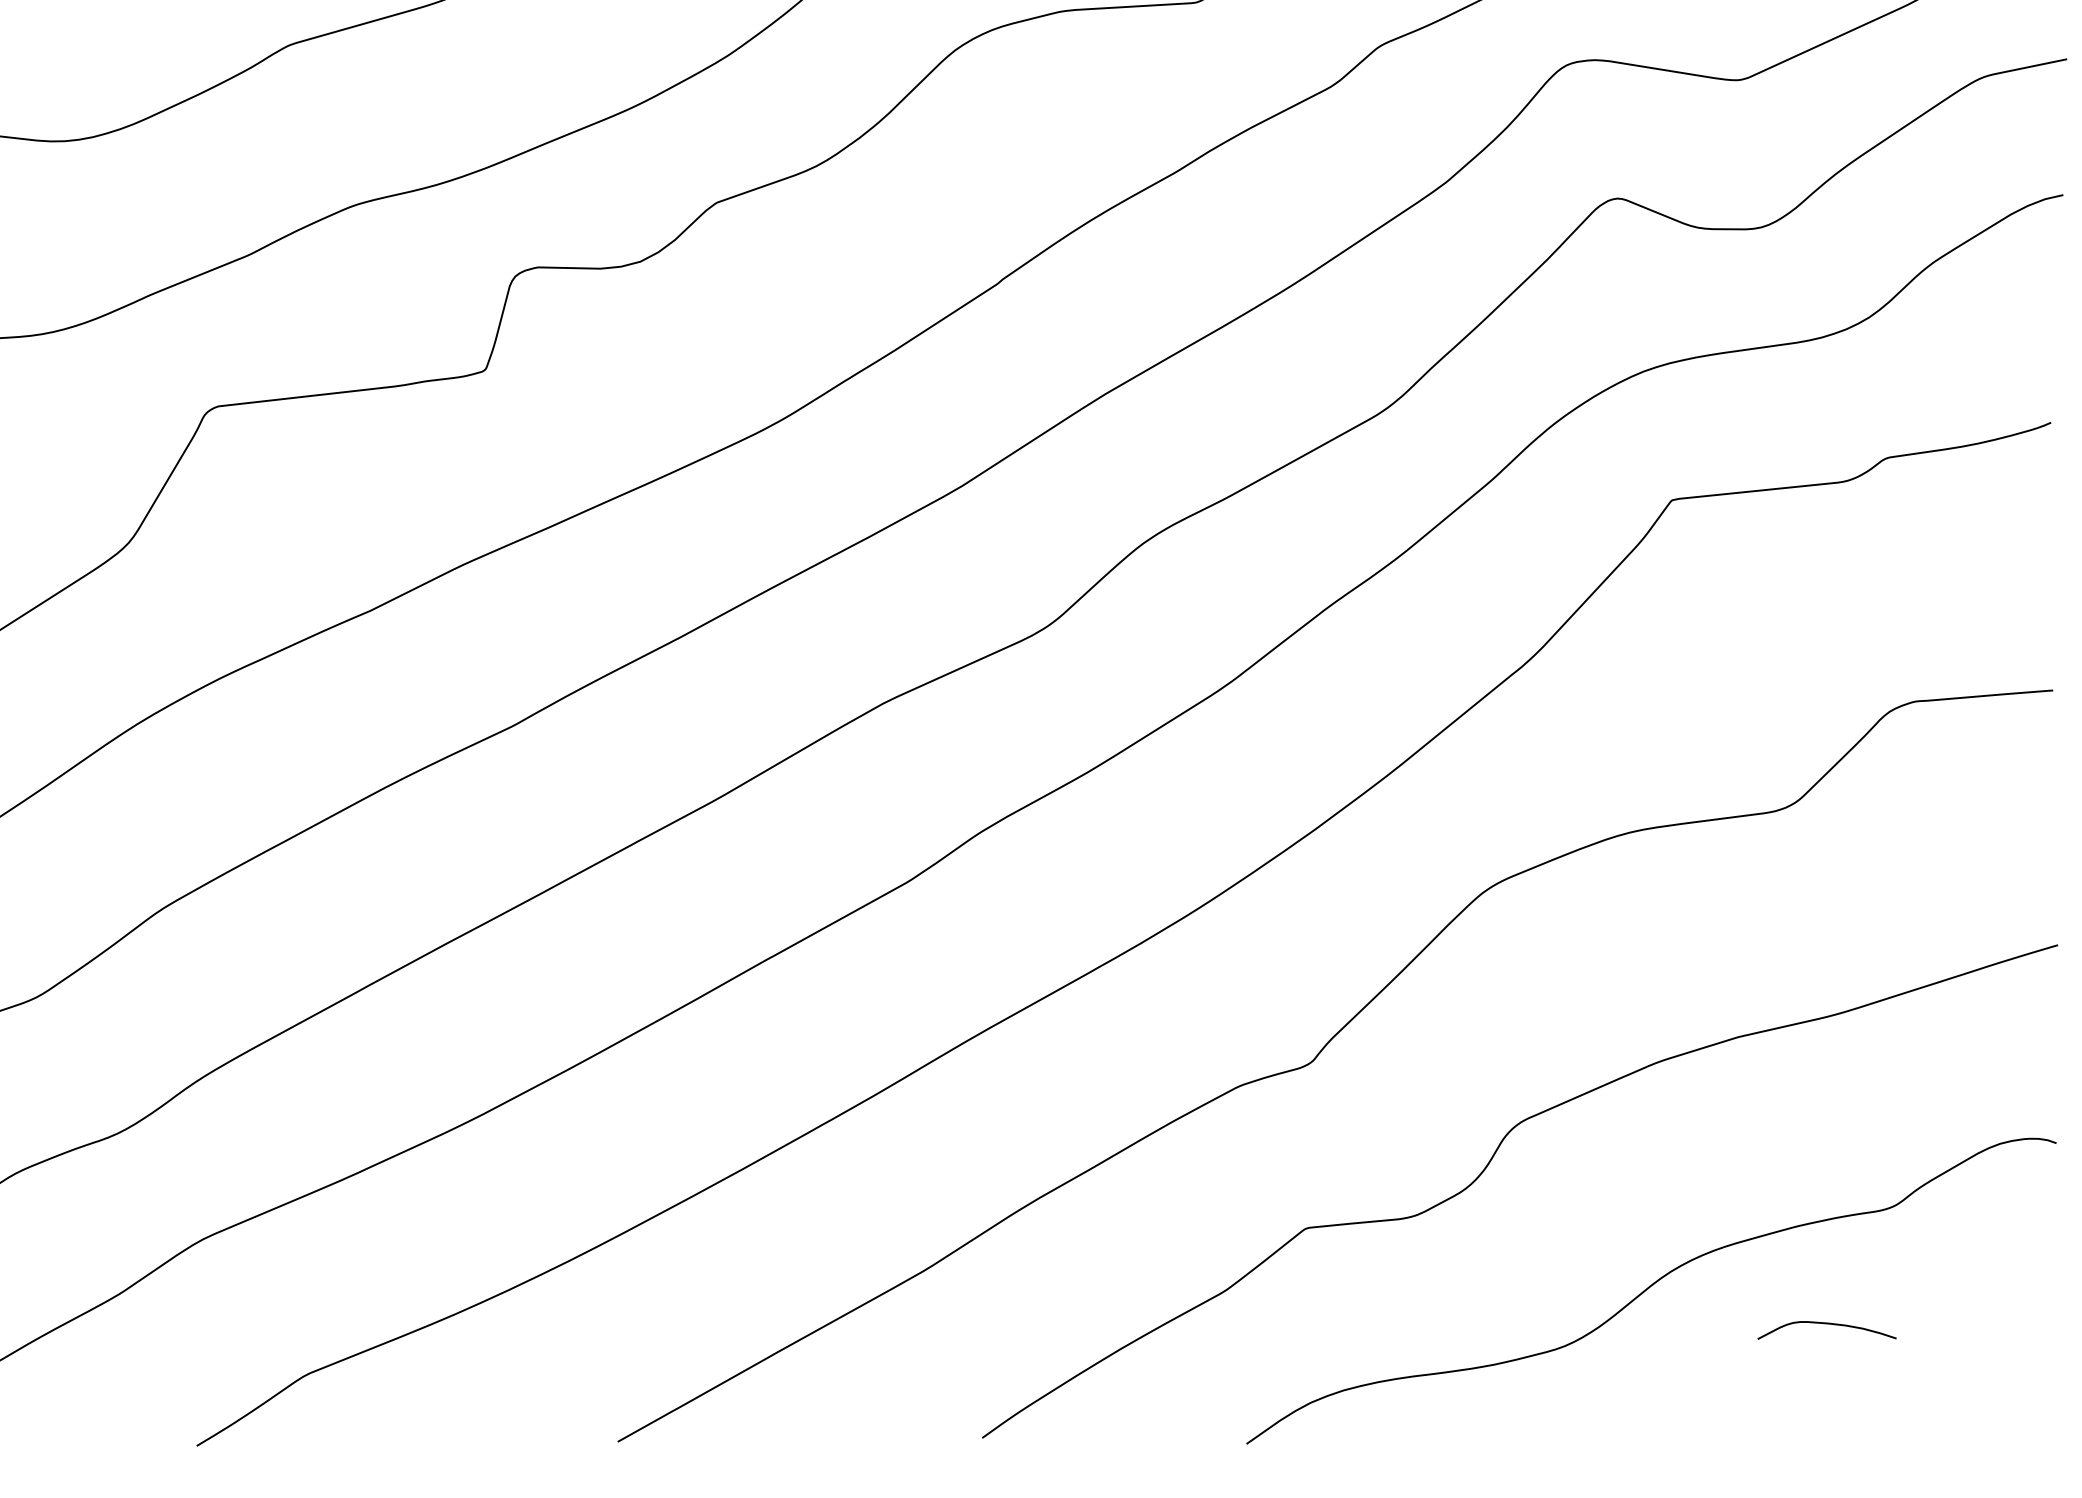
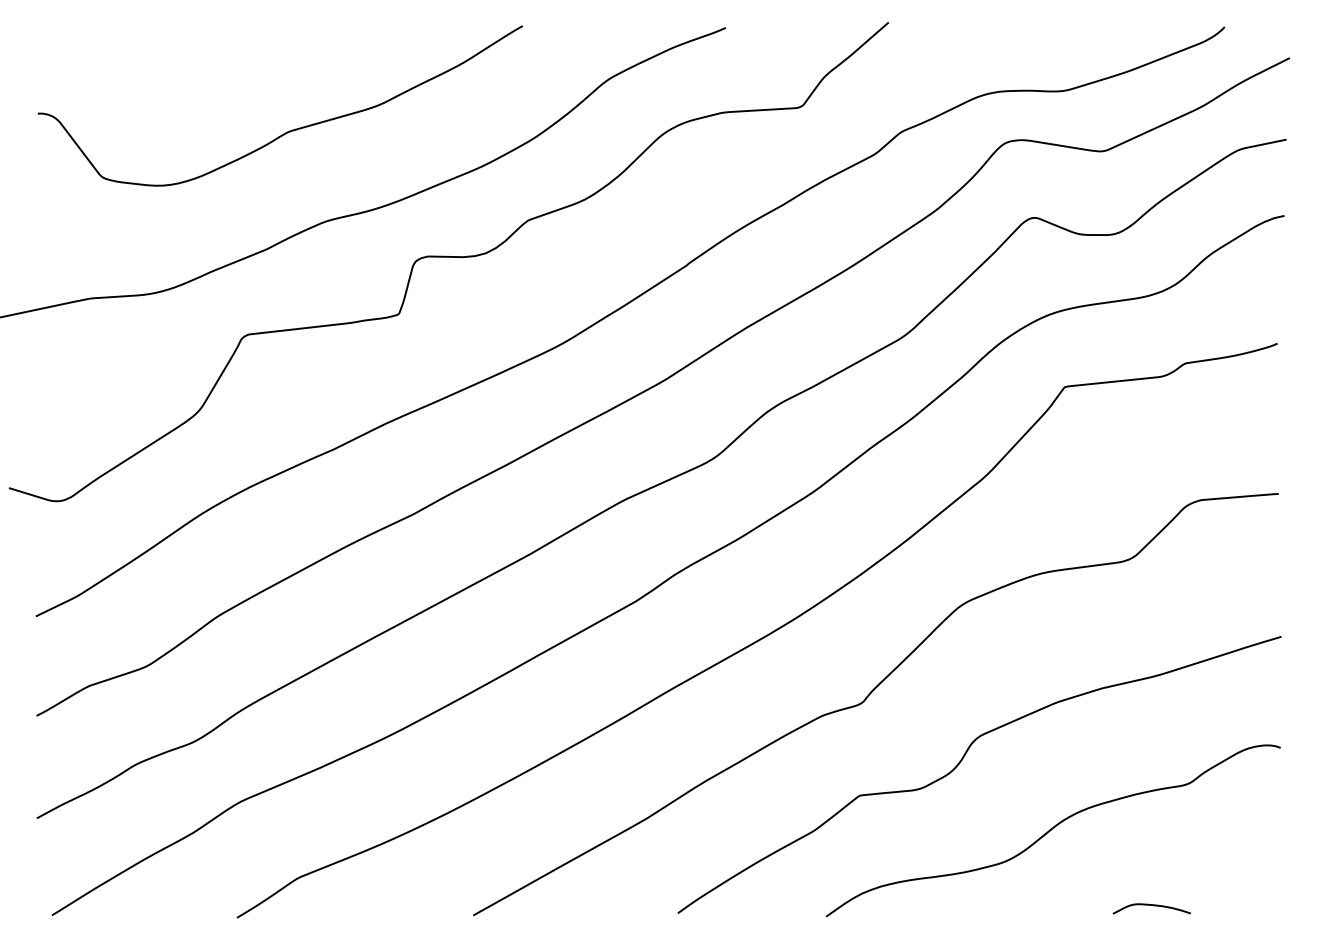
curve: (1829, 1326) -> (1153, 906), moved

